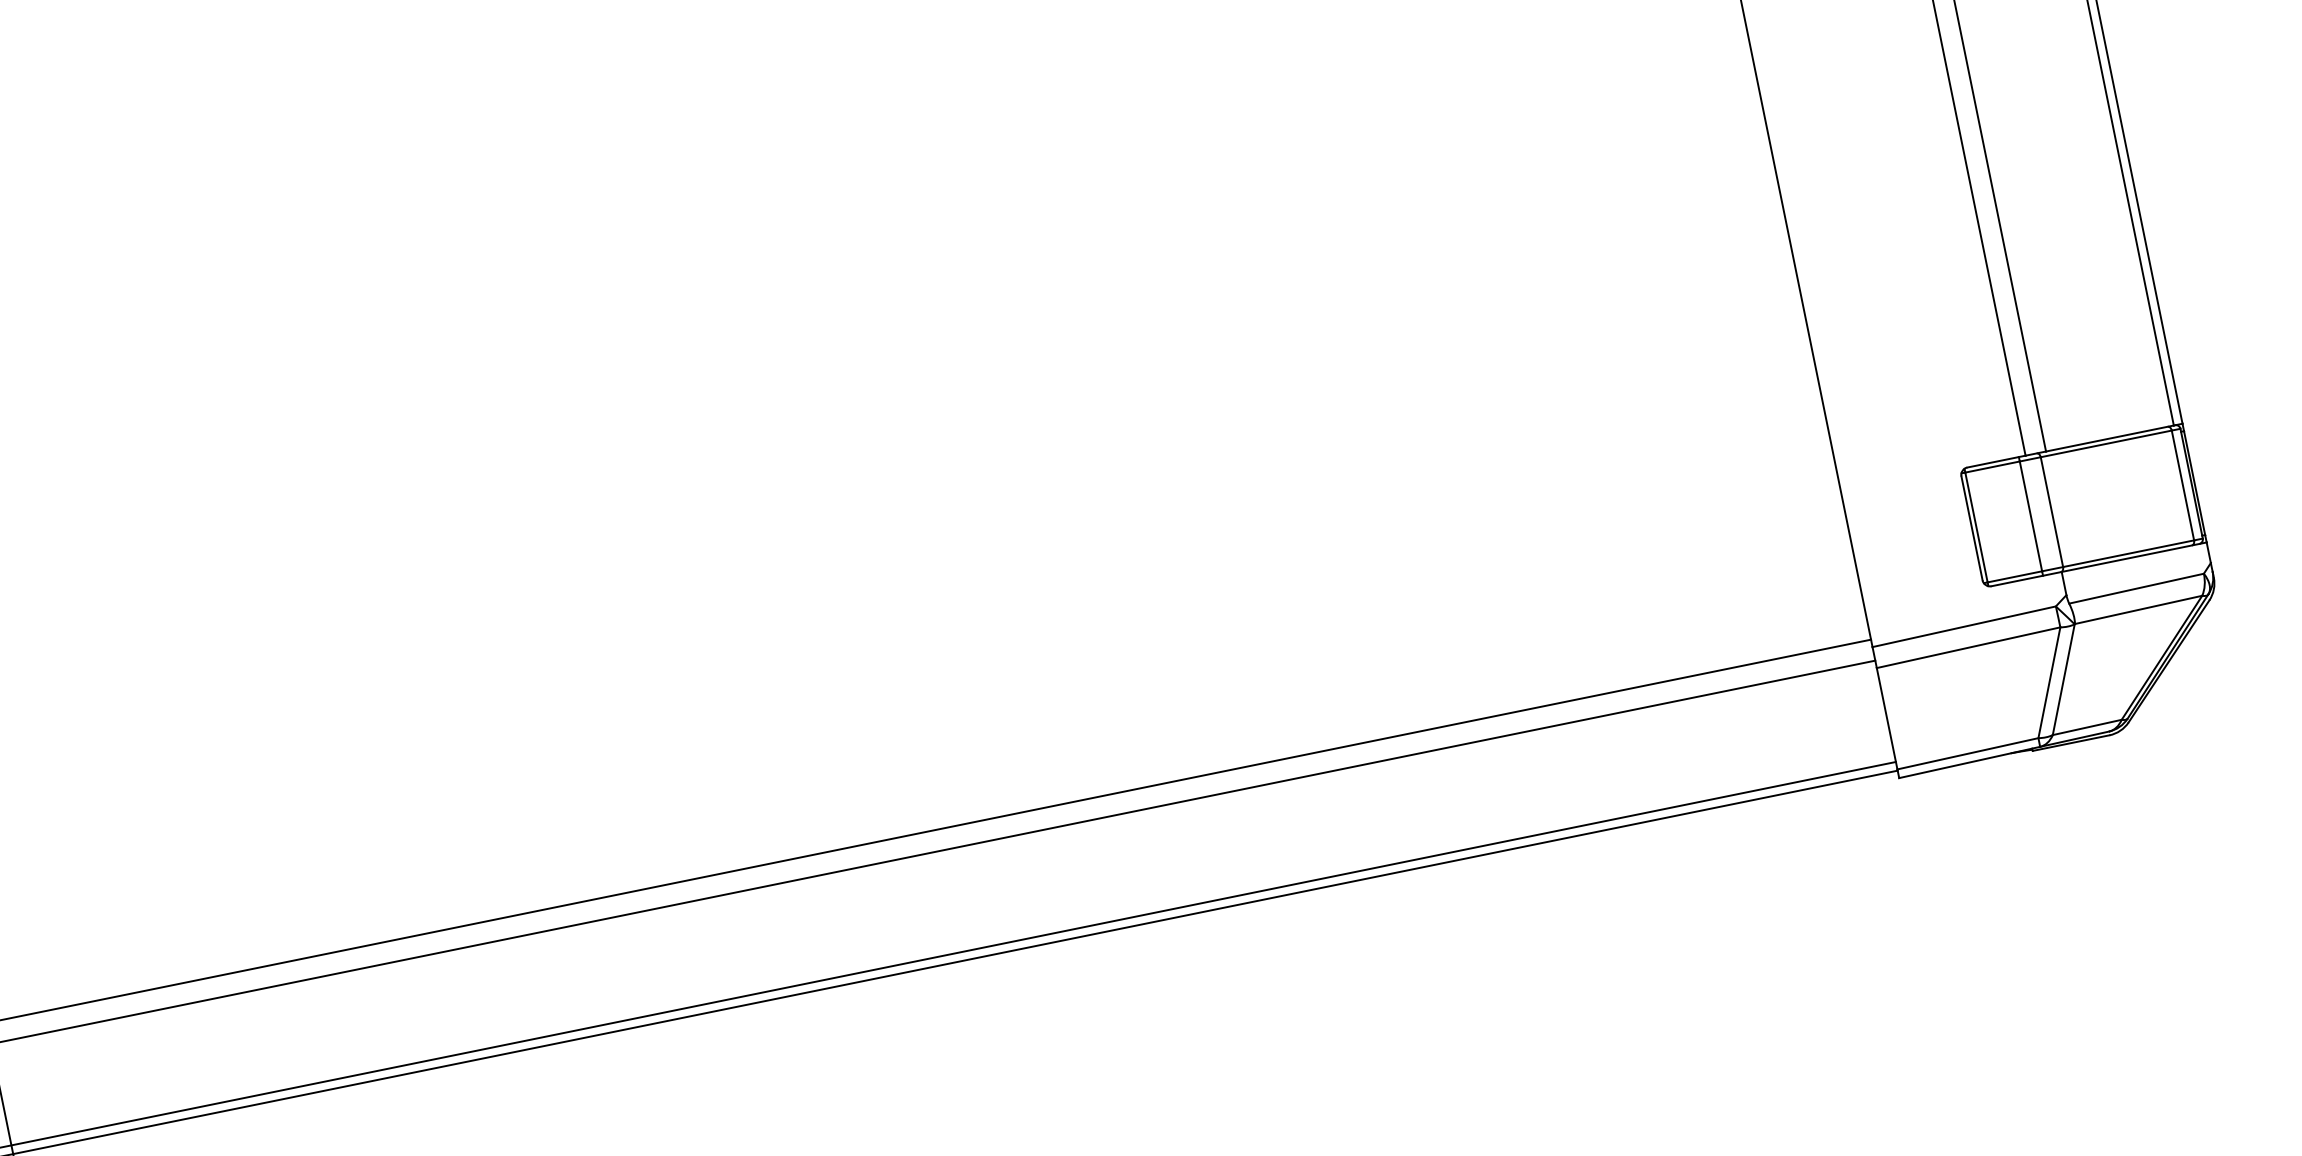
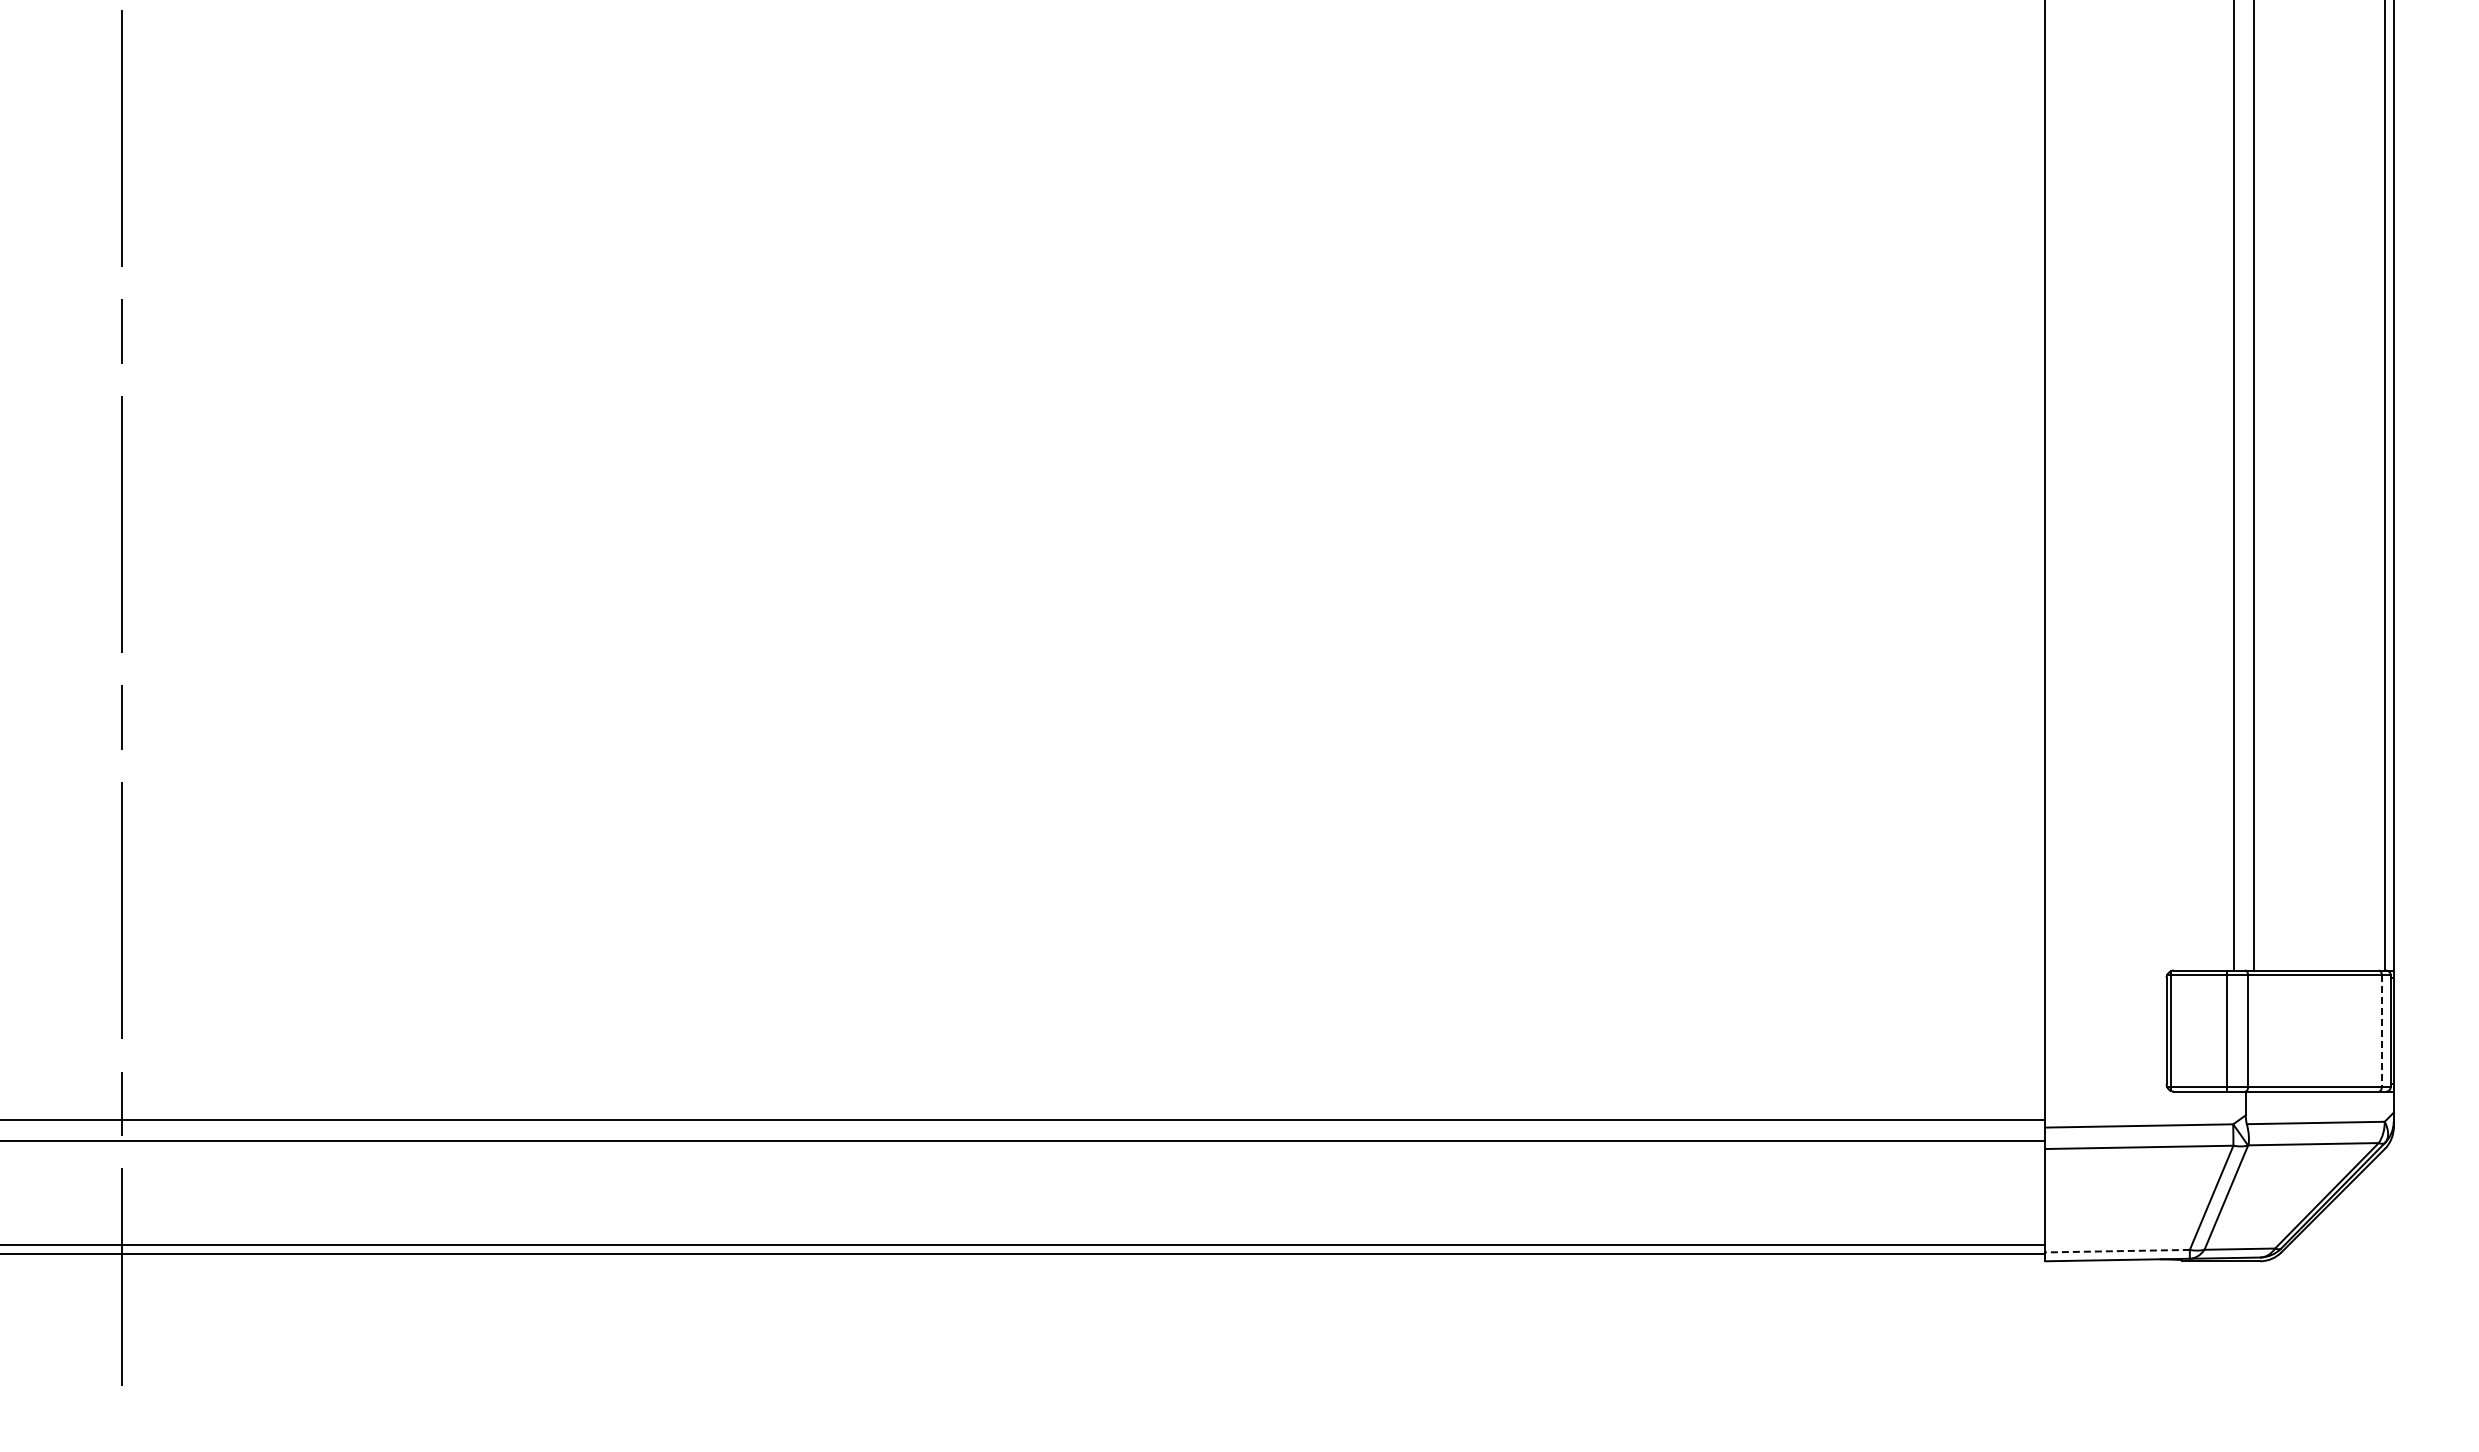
line: (2182, 485) -> (2381, 1031), solid -> dashed
line: (1967, 754) -> (2117, 1251), solid -> dashed

